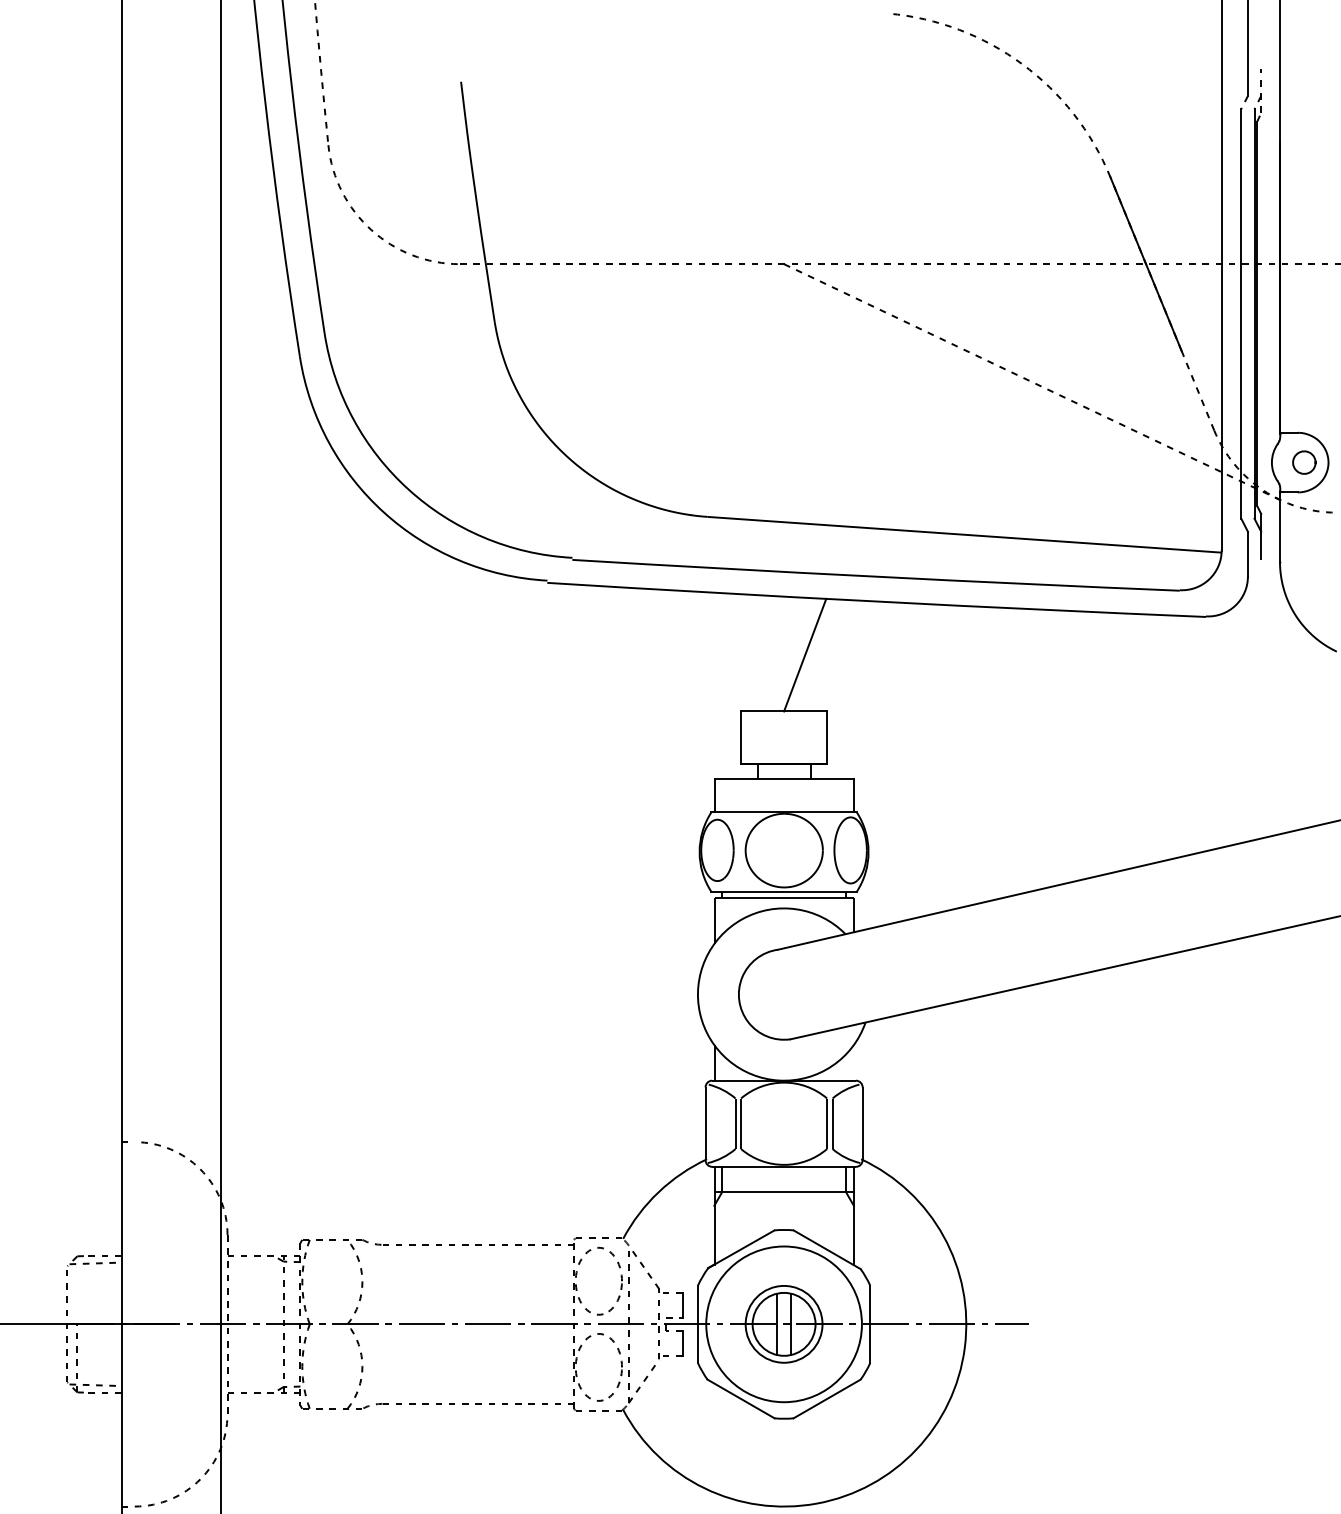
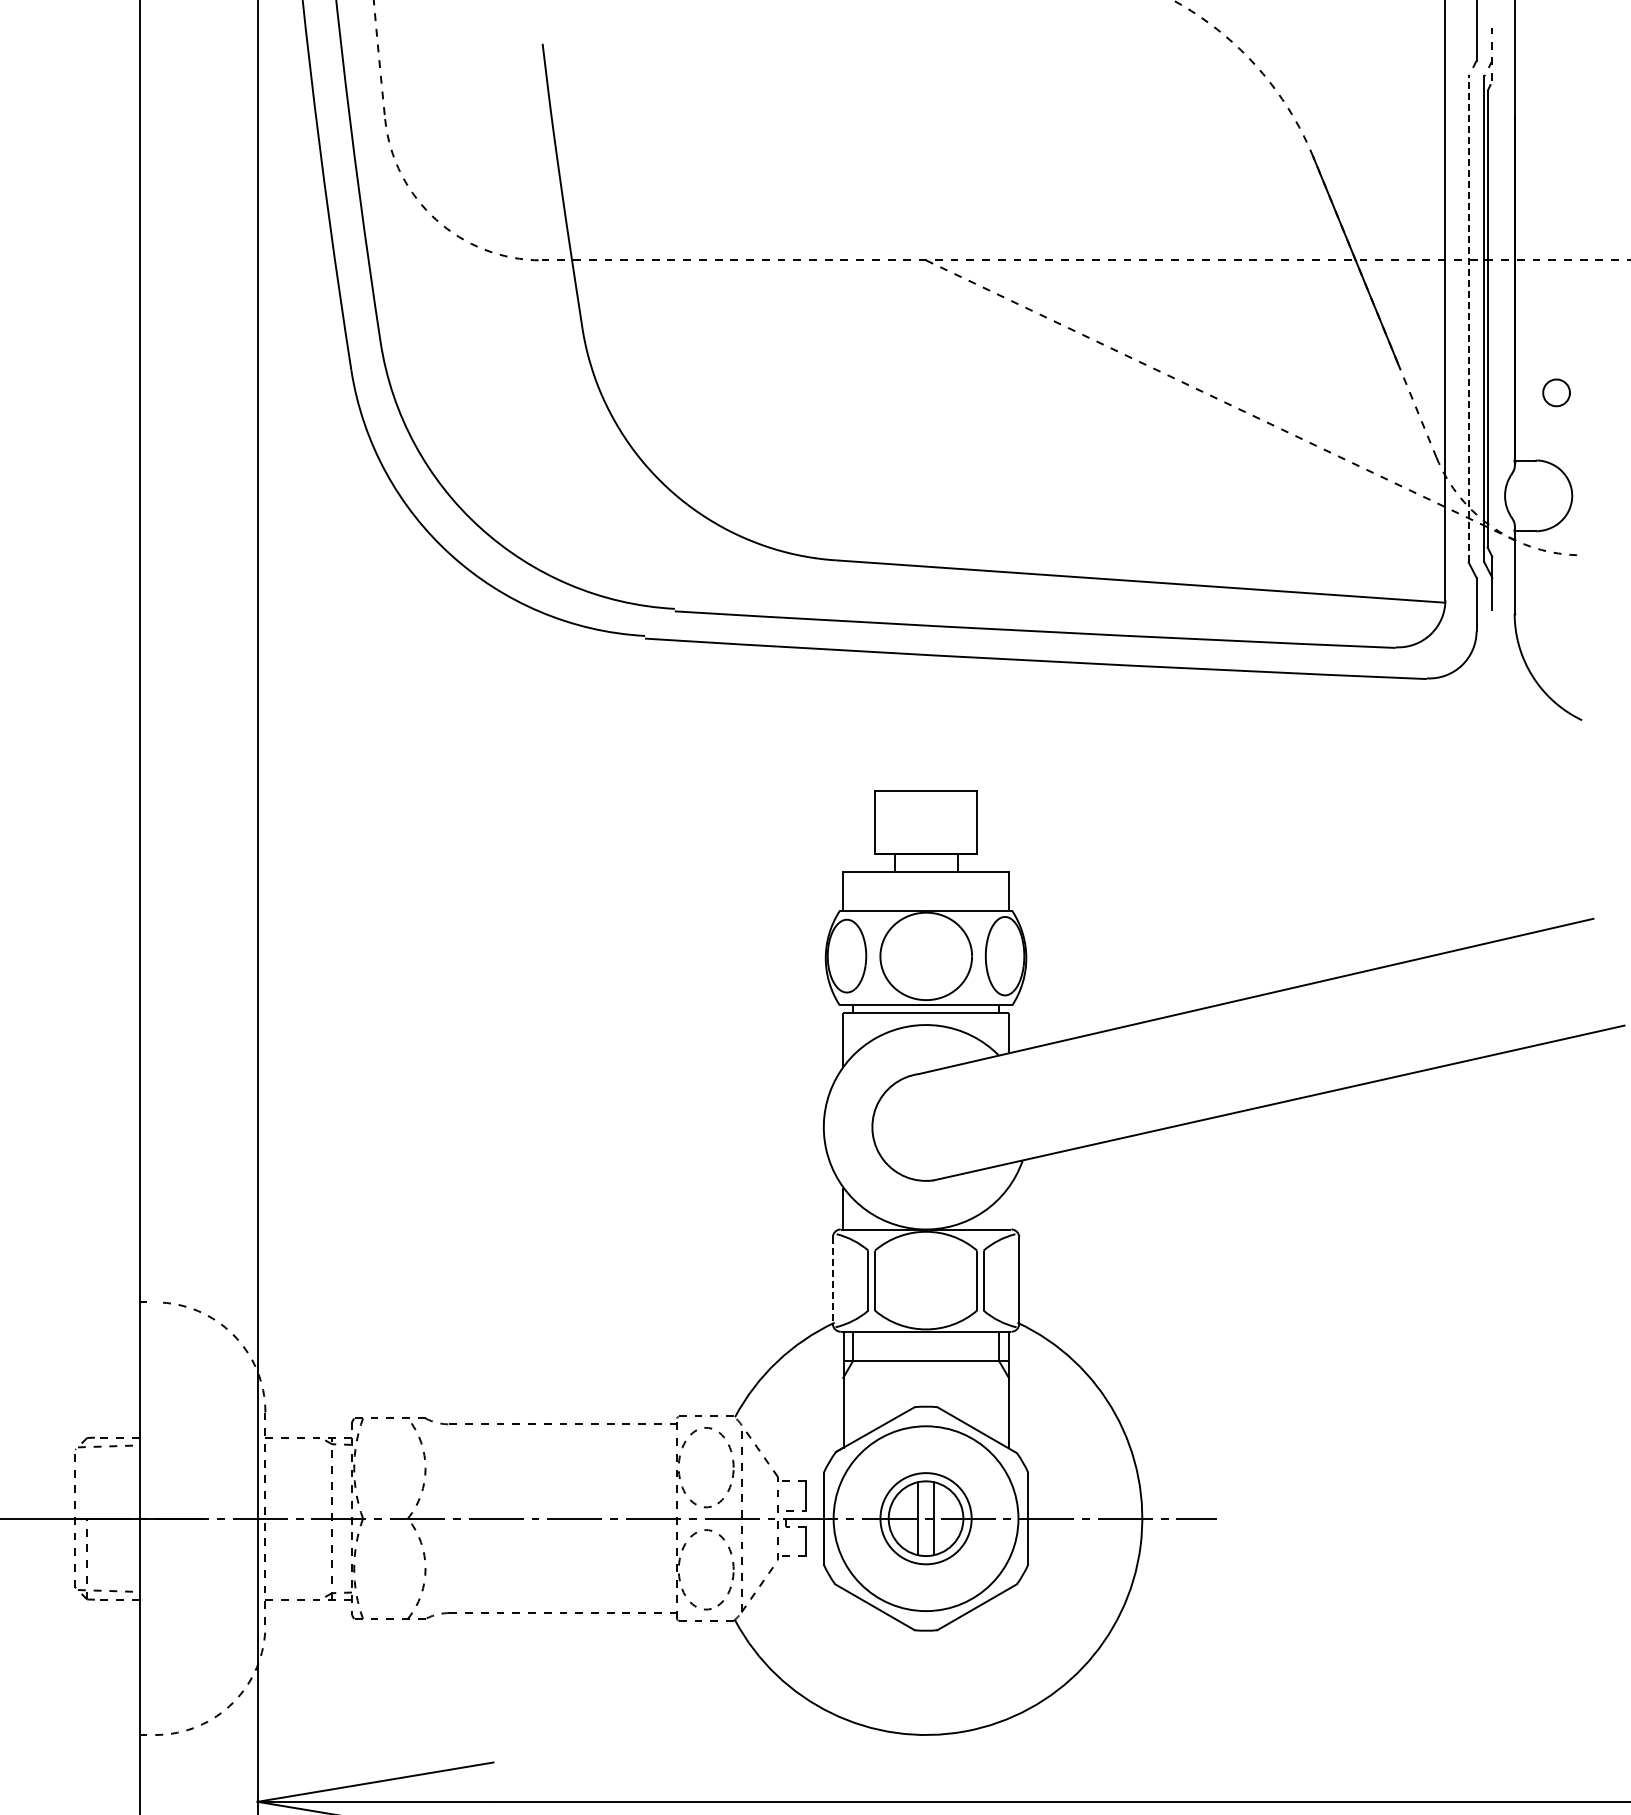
line: (1241, 313) -> (1468, 318), solid -> dashed
curve: (1300, 453) -> (1552, 381), moved
line: (805, 655) -> (951, 724), removed
line: (705, 1124) -> (832, 1281), solid -> dashed

